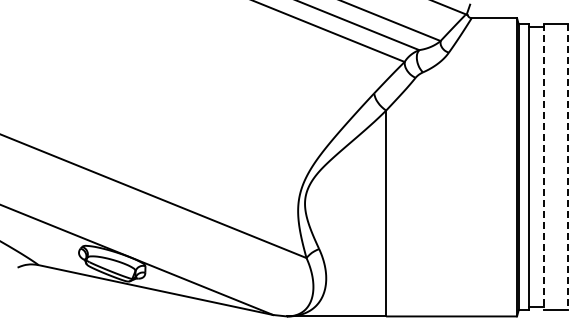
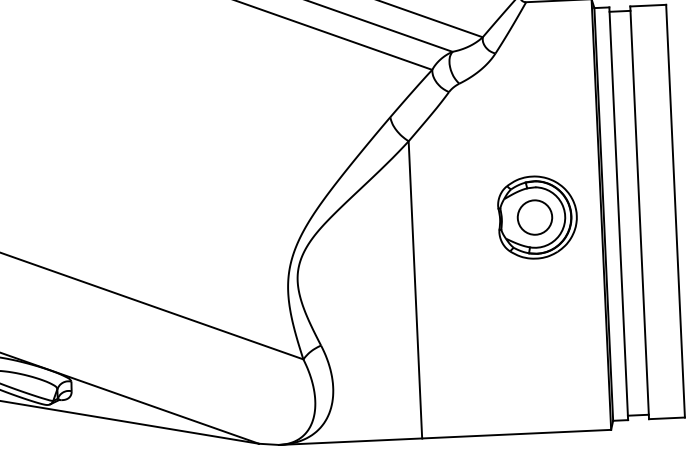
part: (472, 167) -> (537, 217), added
line: (543, 167) -> (639, 213), dashed -> solid
line: (568, 167) -> (675, 211), dashed -> solid

